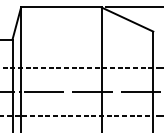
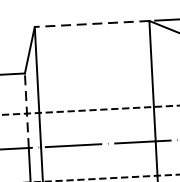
line: (60, 7) -> (90, 24), solid -> dashed
line: (12, 65) -> (26, 110), solid -> dashed

